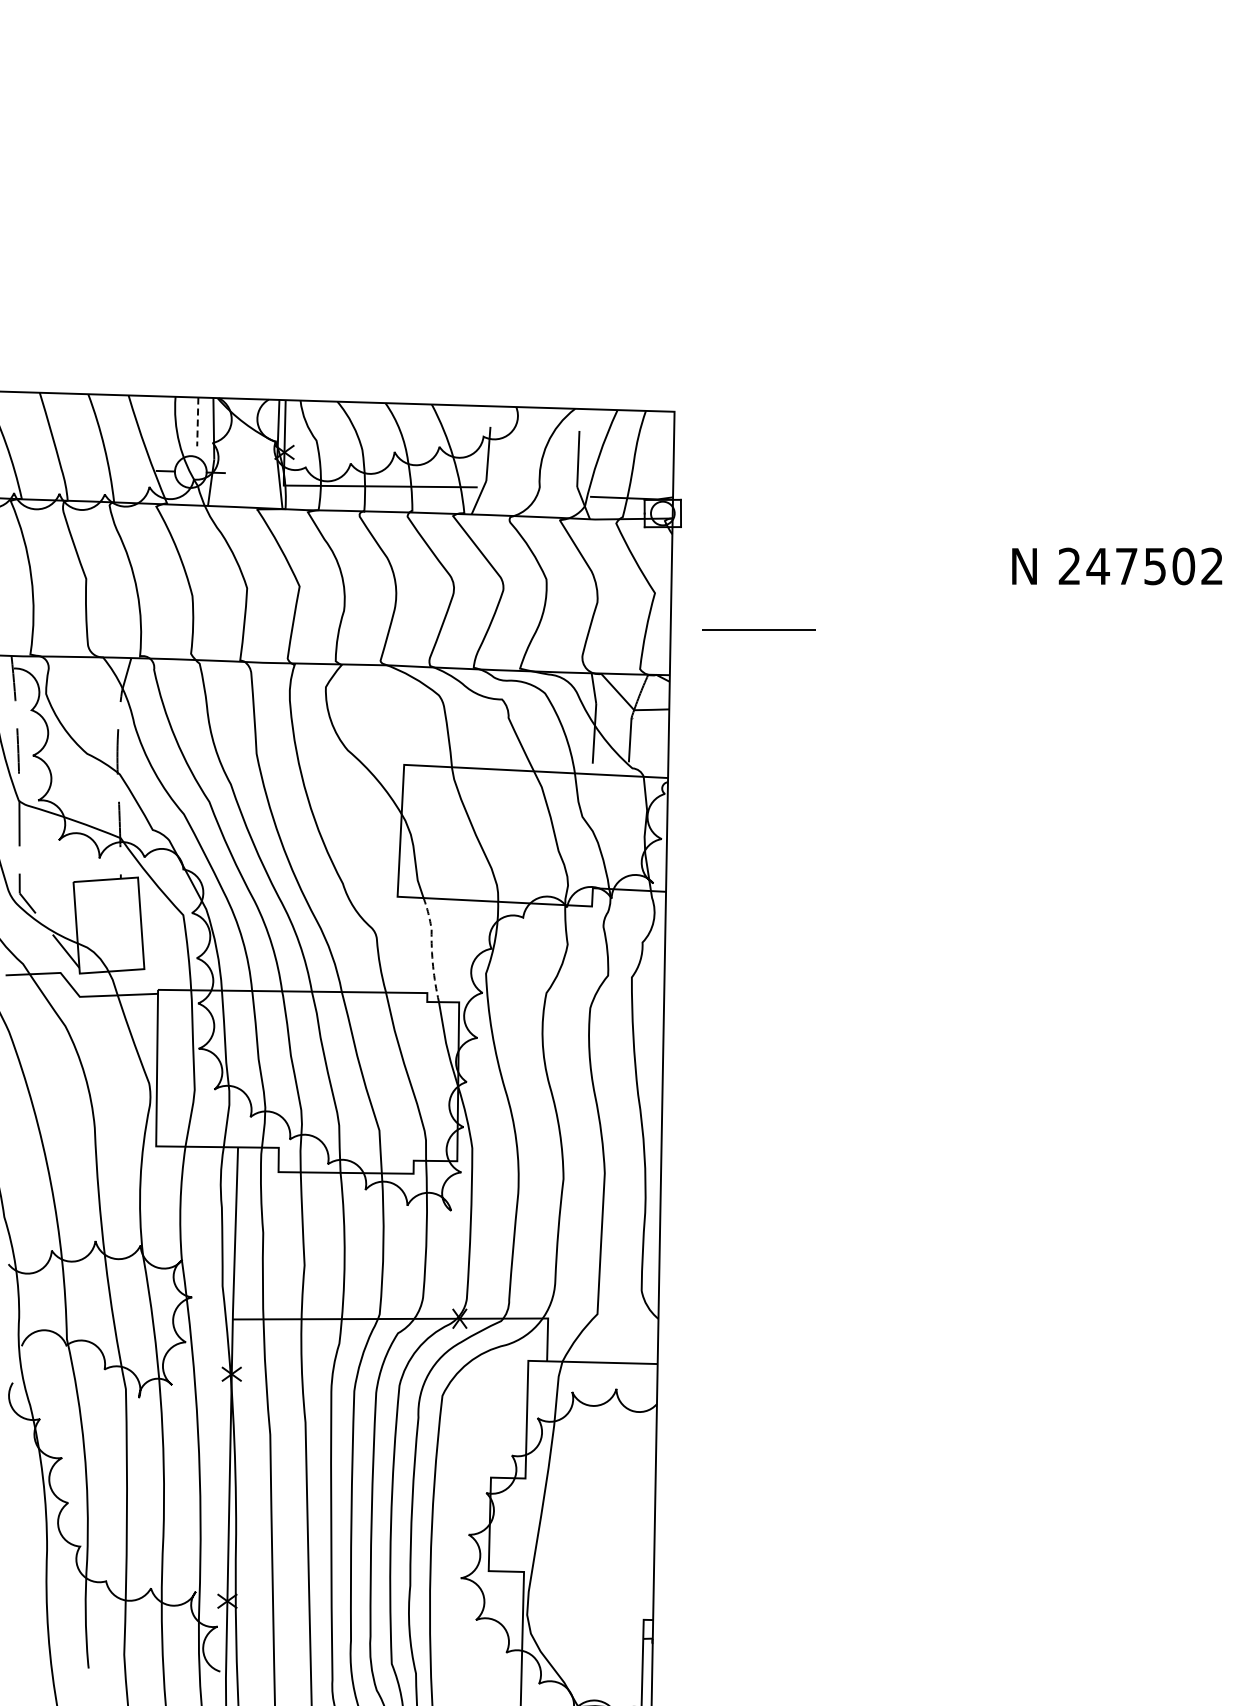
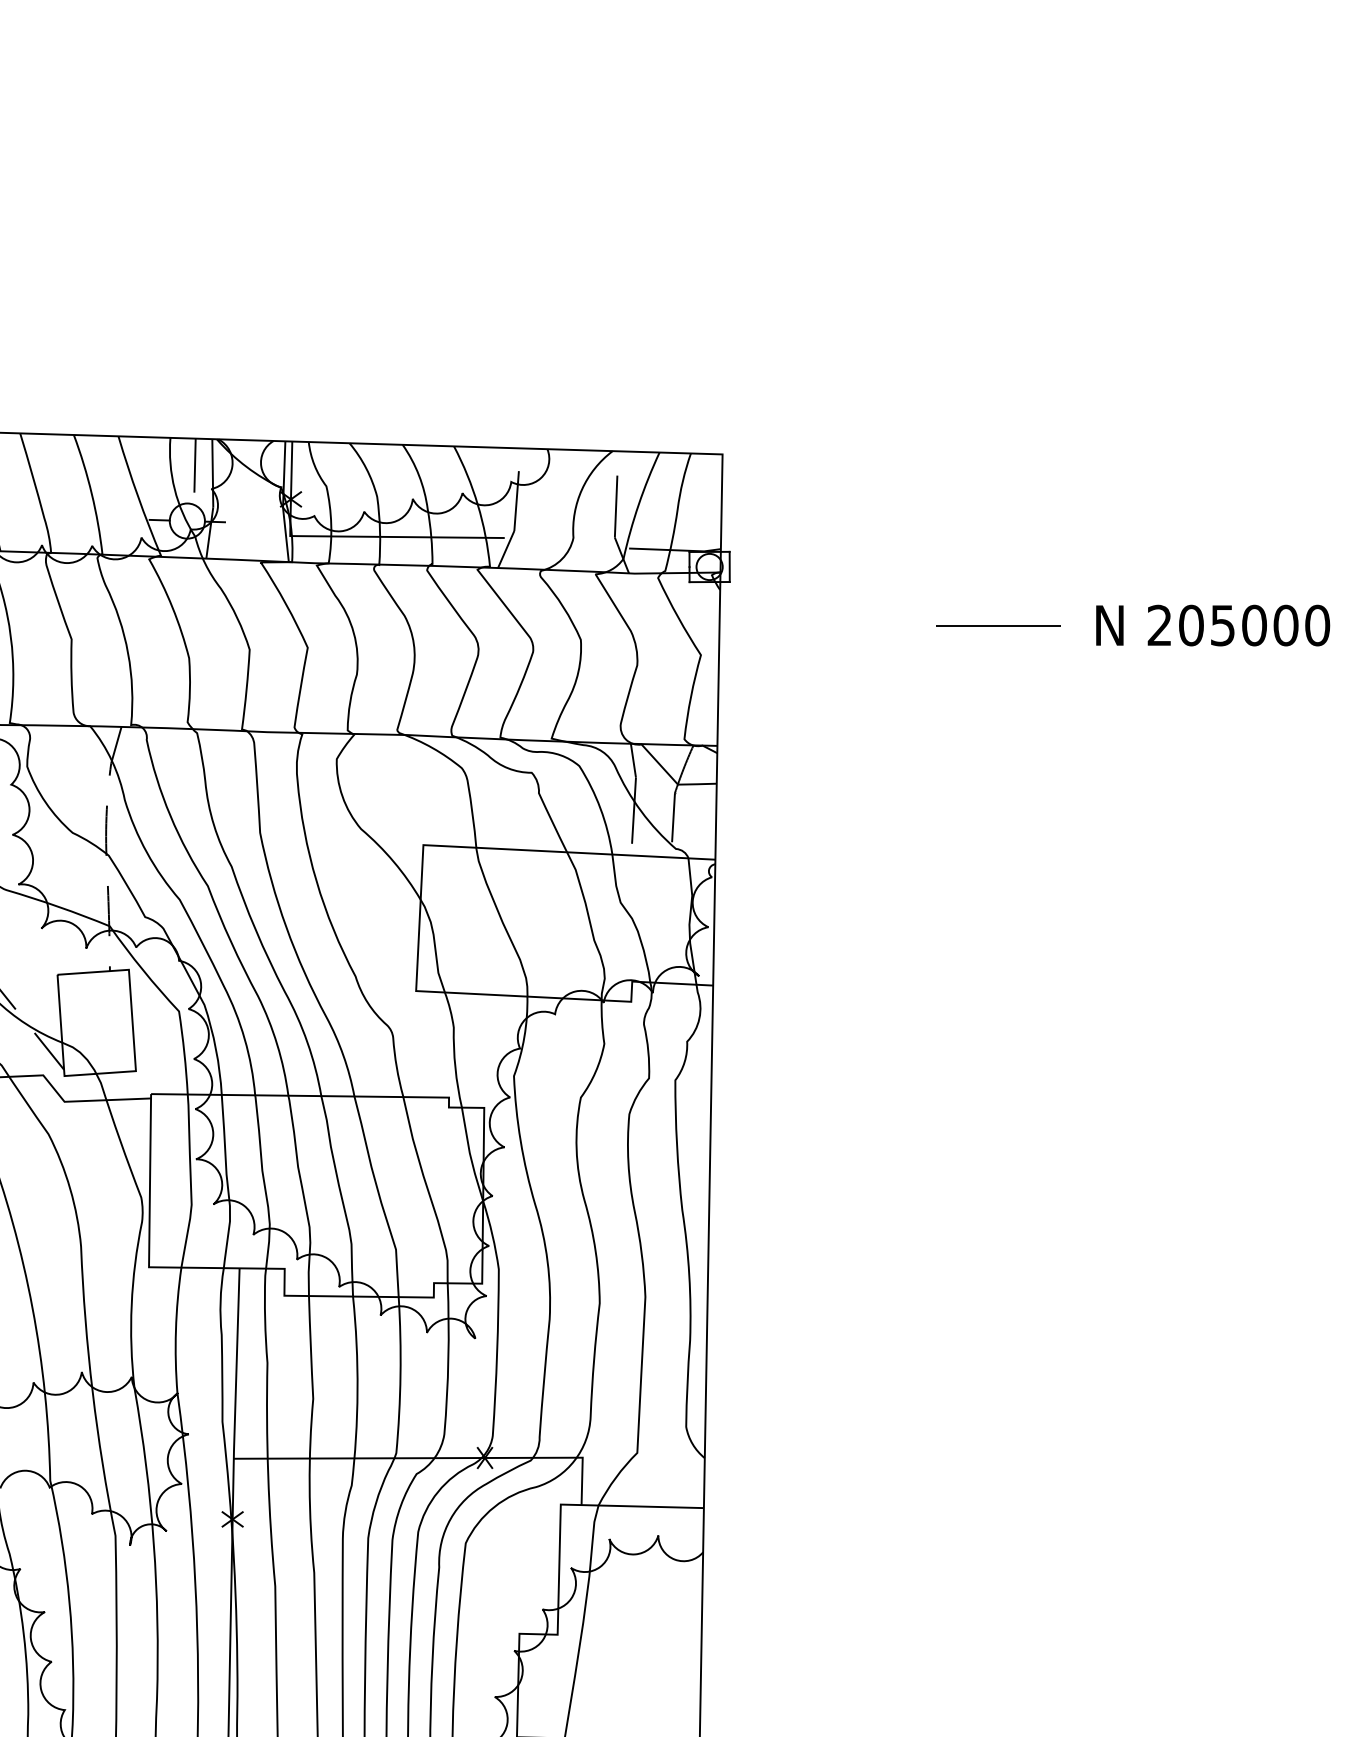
line: (197, 422) -> (194, 466), dashed -> solid
text: (1154, 566) -> (1253, 625), 247502 -> 205000
line: (758, 629) -> (998, 624), moved
line: (431, 948) -> (453, 1048), dashed -> solid

